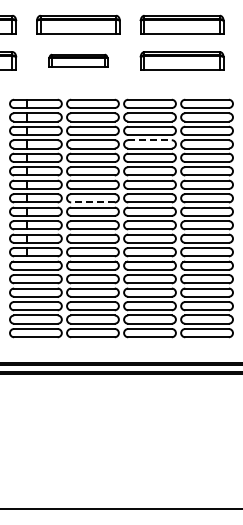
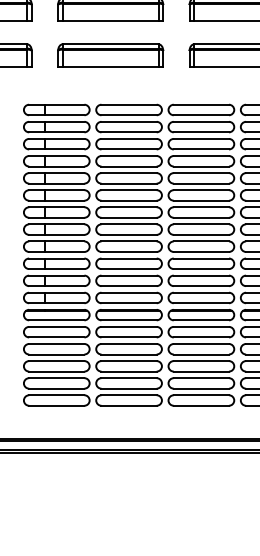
part: (78, 60) -> (110, 54), size x1.43
line: (150, 140) -> (202, 156), dashed -> solid
line: (92, 202) -> (128, 234), dashed -> solid

